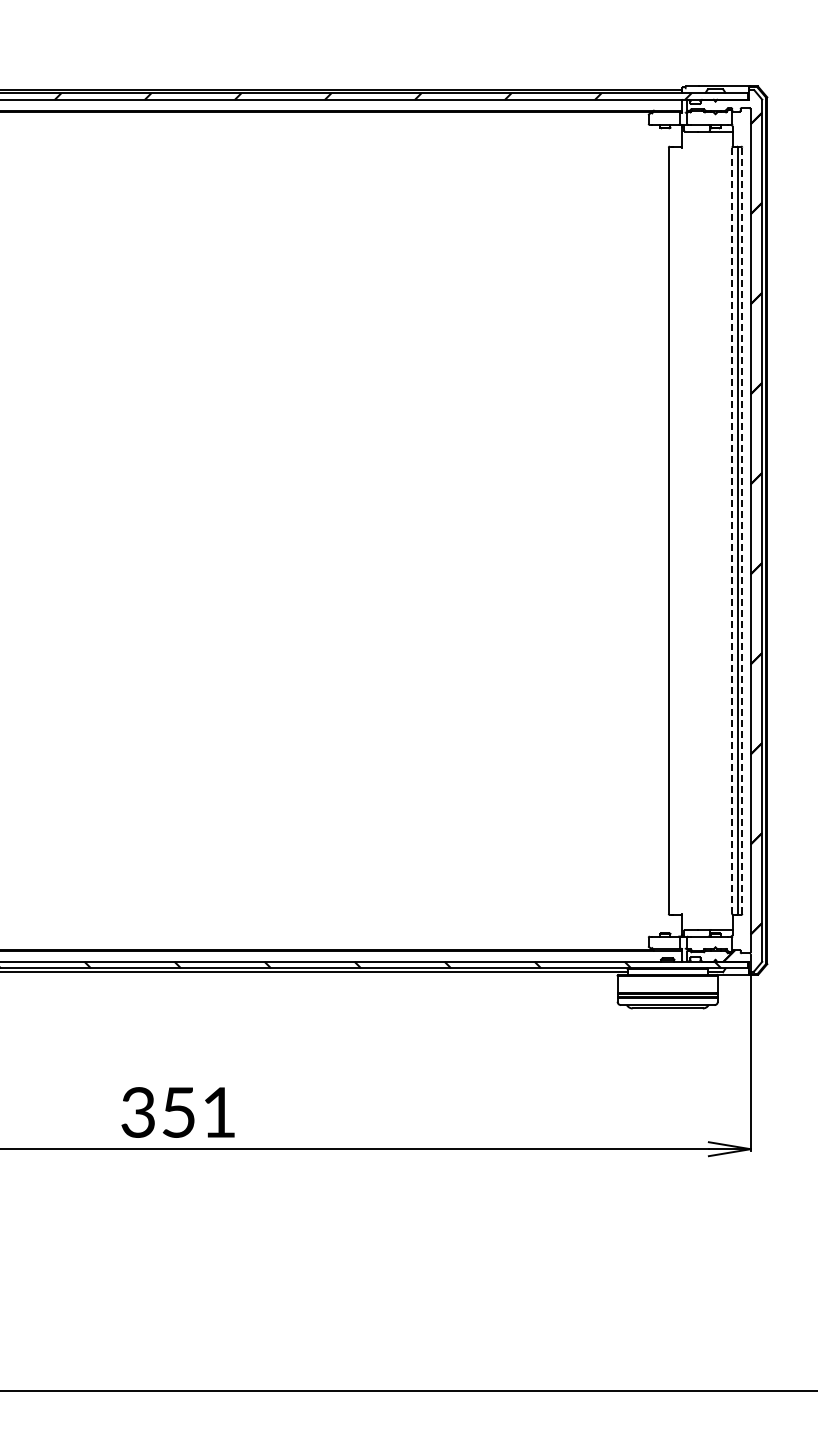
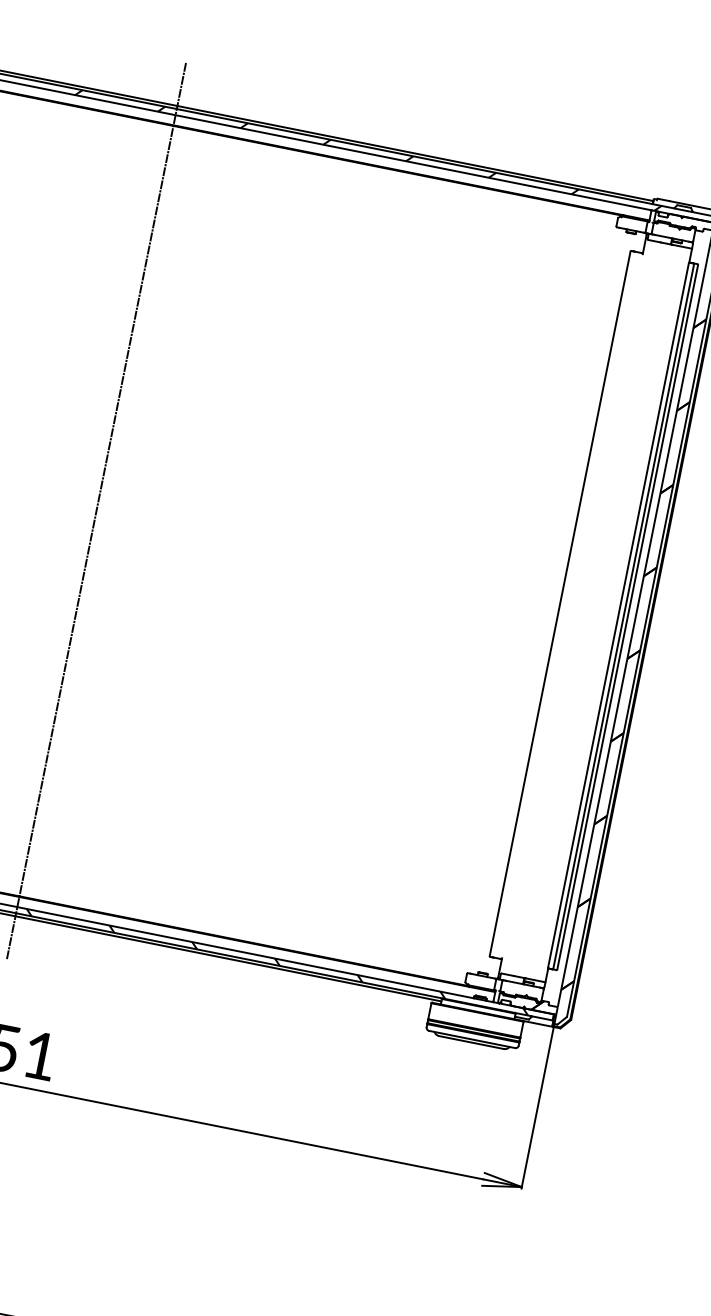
line: (164, 530) -> (96, 510), added
line: (742, 530) -> (627, 617), dashed -> solid
line: (732, 531) -> (618, 616), dashed -> solid

